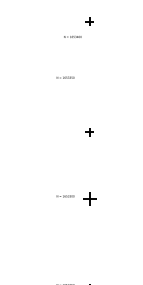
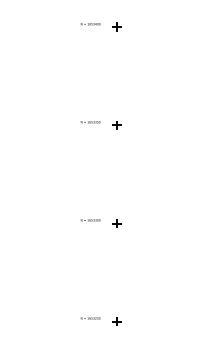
text: (72, 37) -> (90, 24), moved
text: (65, 77) -> (90, 122), moved
part: (88, 132) -> (116, 125), moved
part: (88, 199) -> (116, 223), size x0.62

